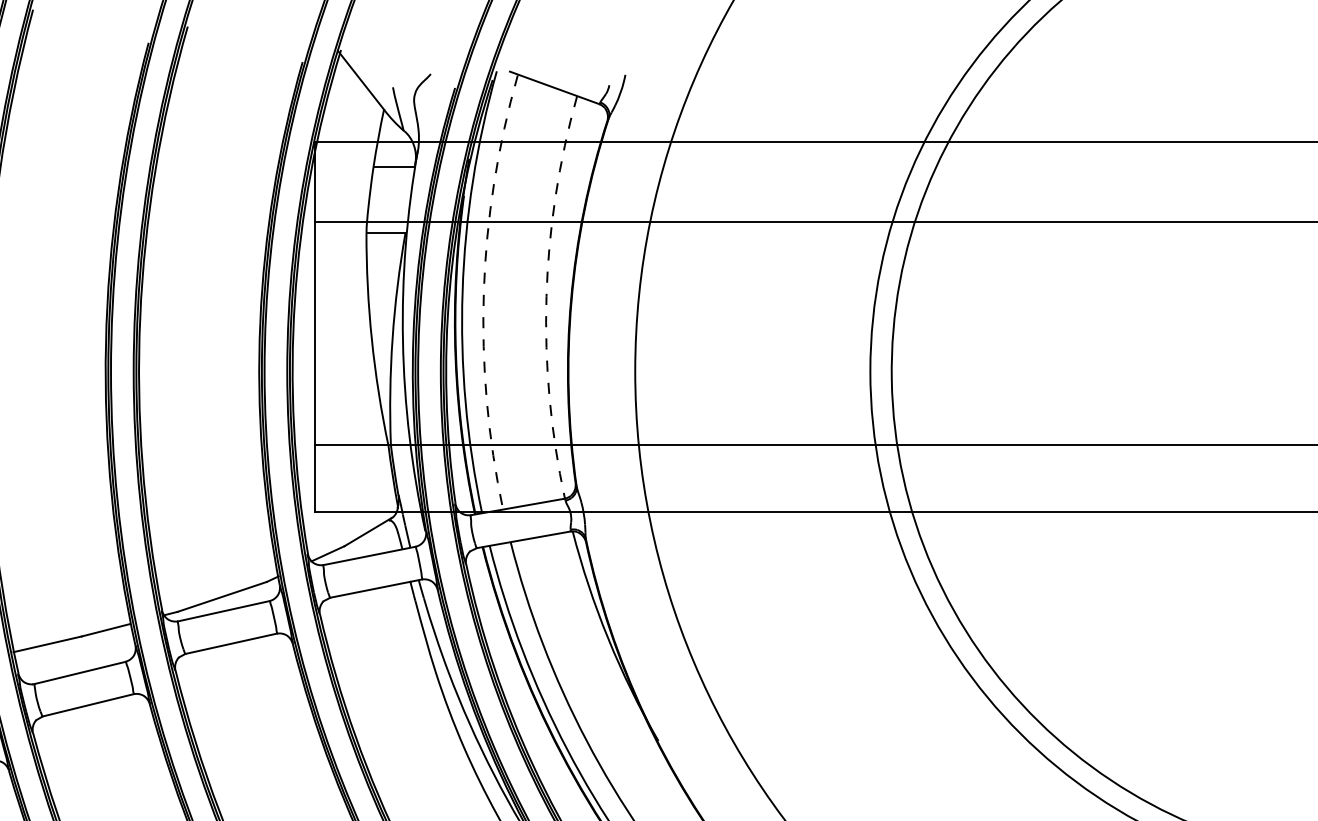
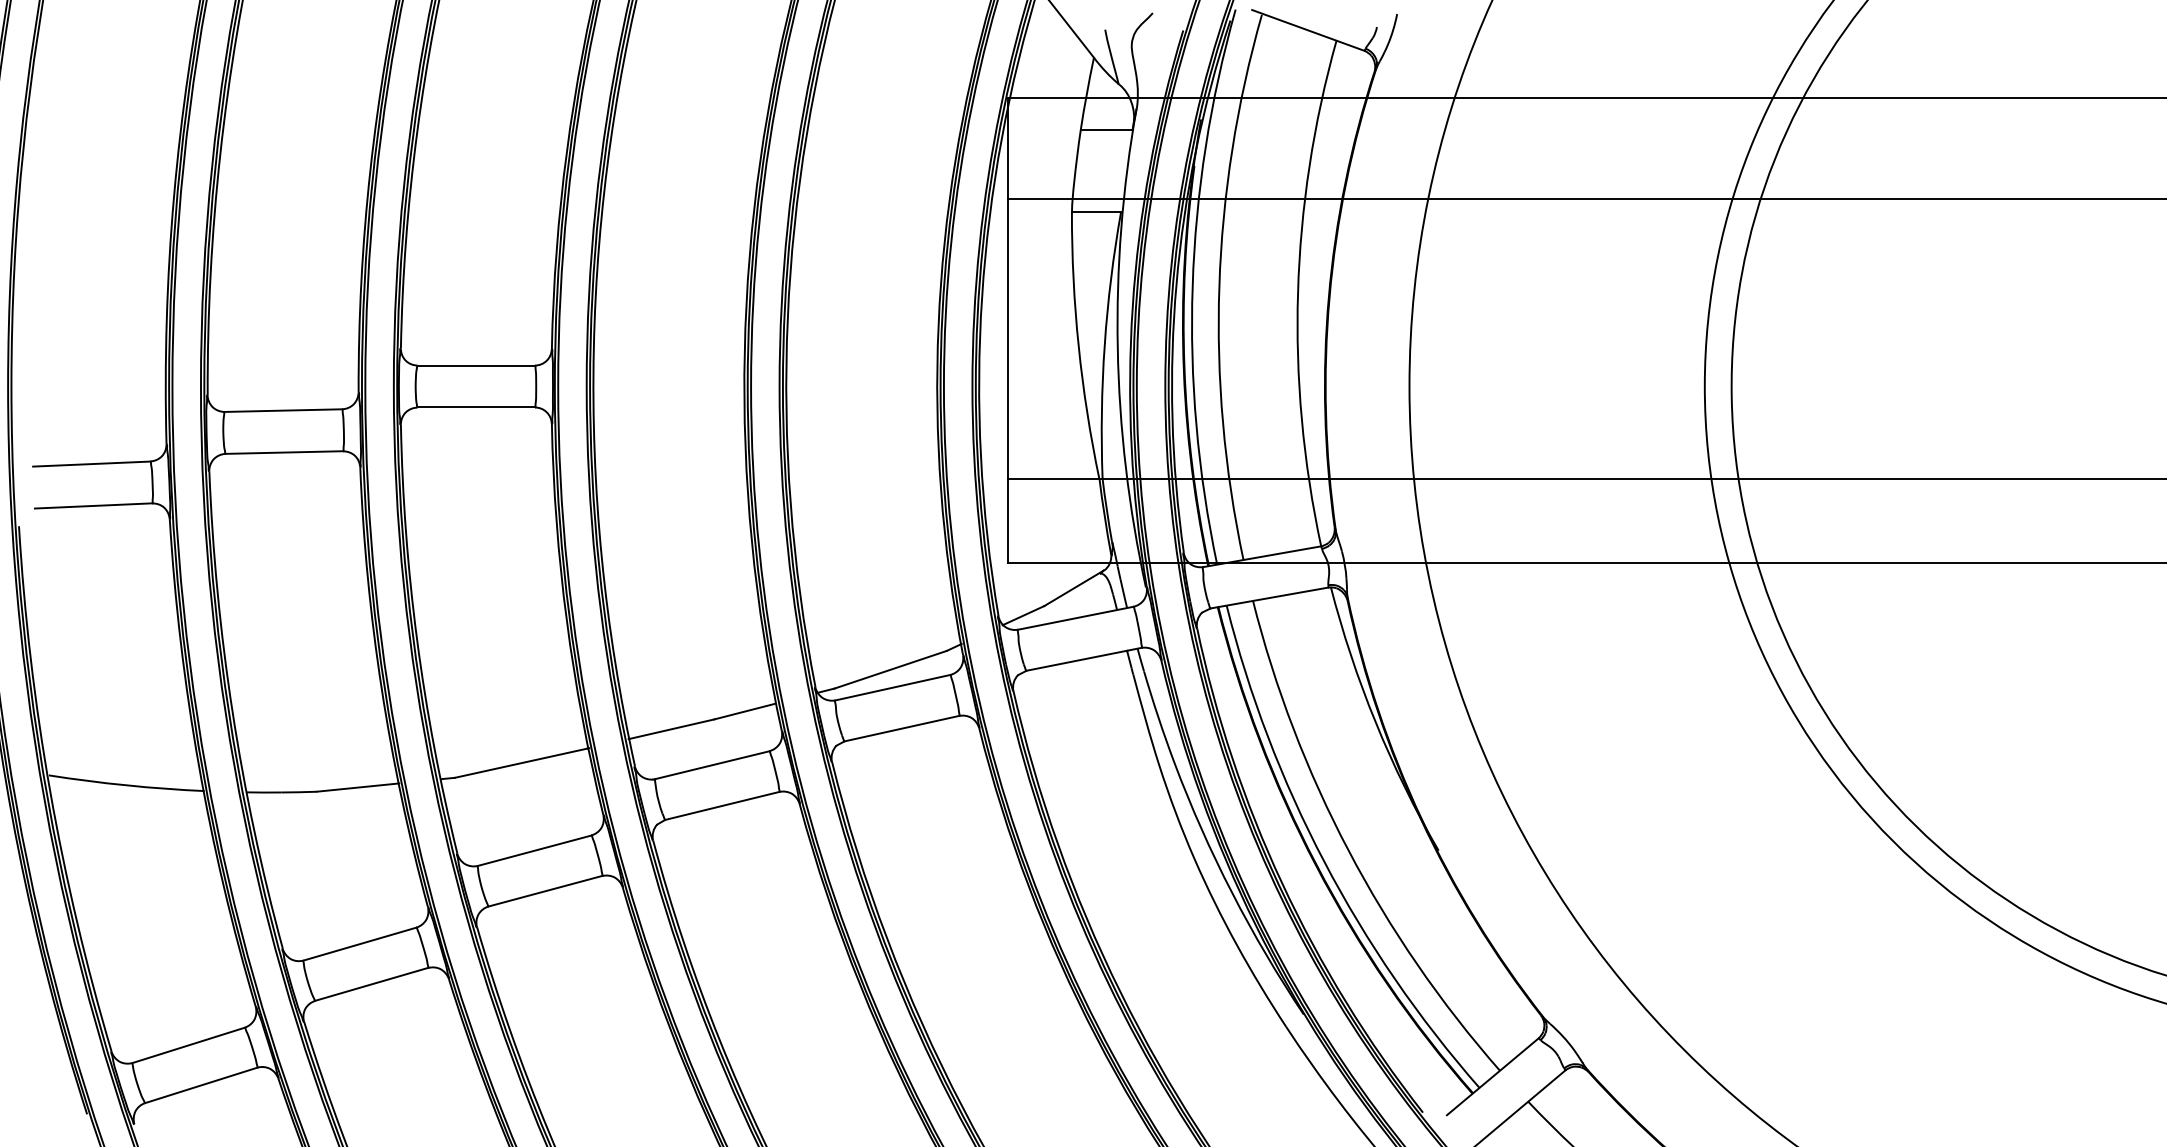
arc: (483, 291) -> (1219, 286), dashed -> solid
arc: (546, 296) -> (1298, 292), dashed -> solid

